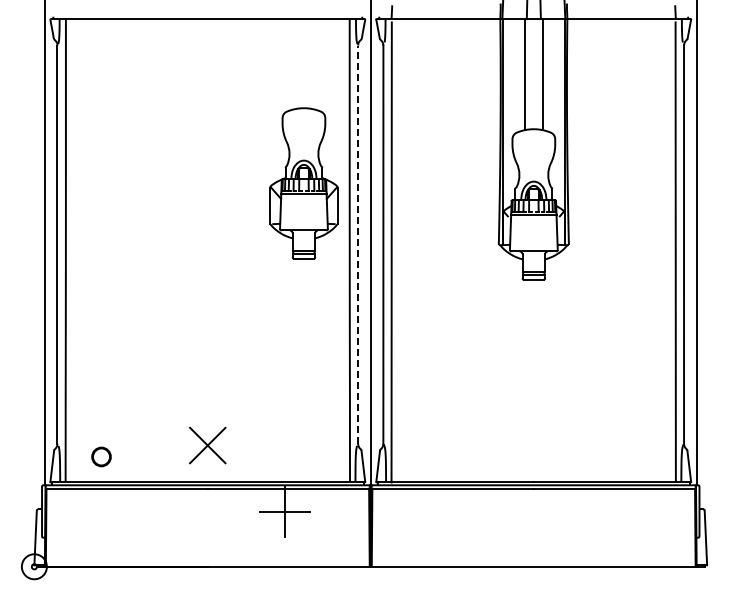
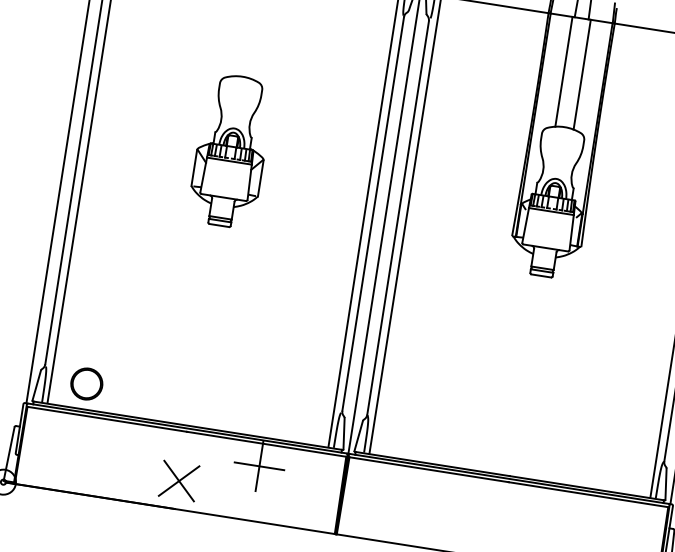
part: (303, 183) -> (230, 151), moved
line: (358, 244) -> (373, 213), dashed -> solid
part: (207, 445) -> (178, 481), moved
circle: (101, 456) -> (86, 383), size x1.67

